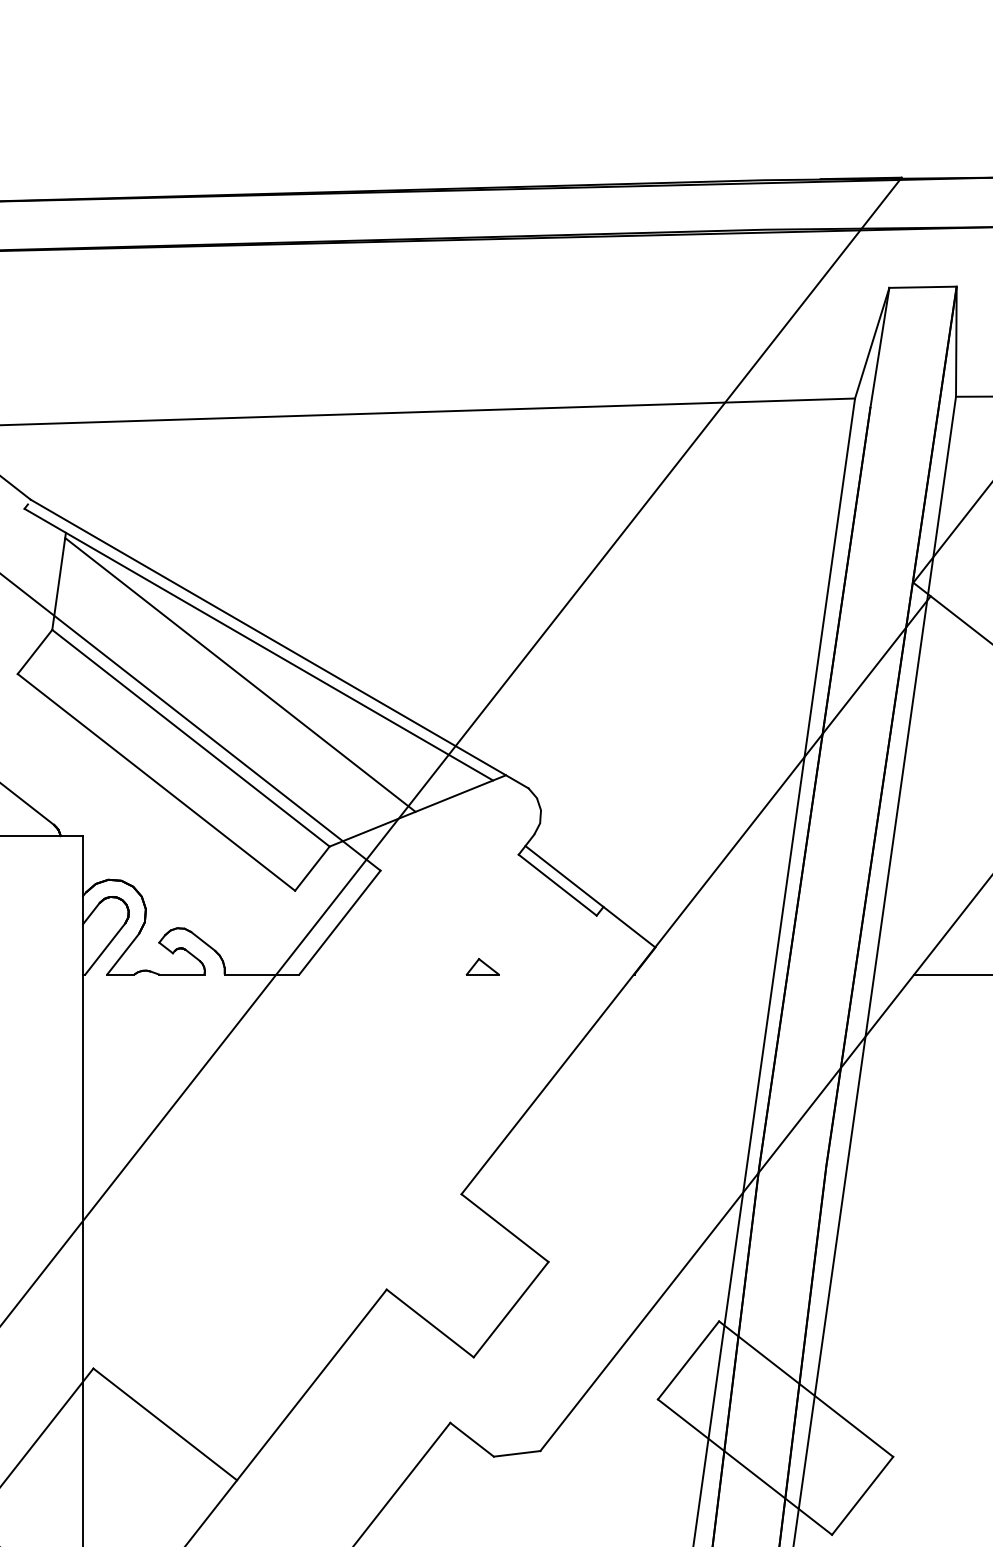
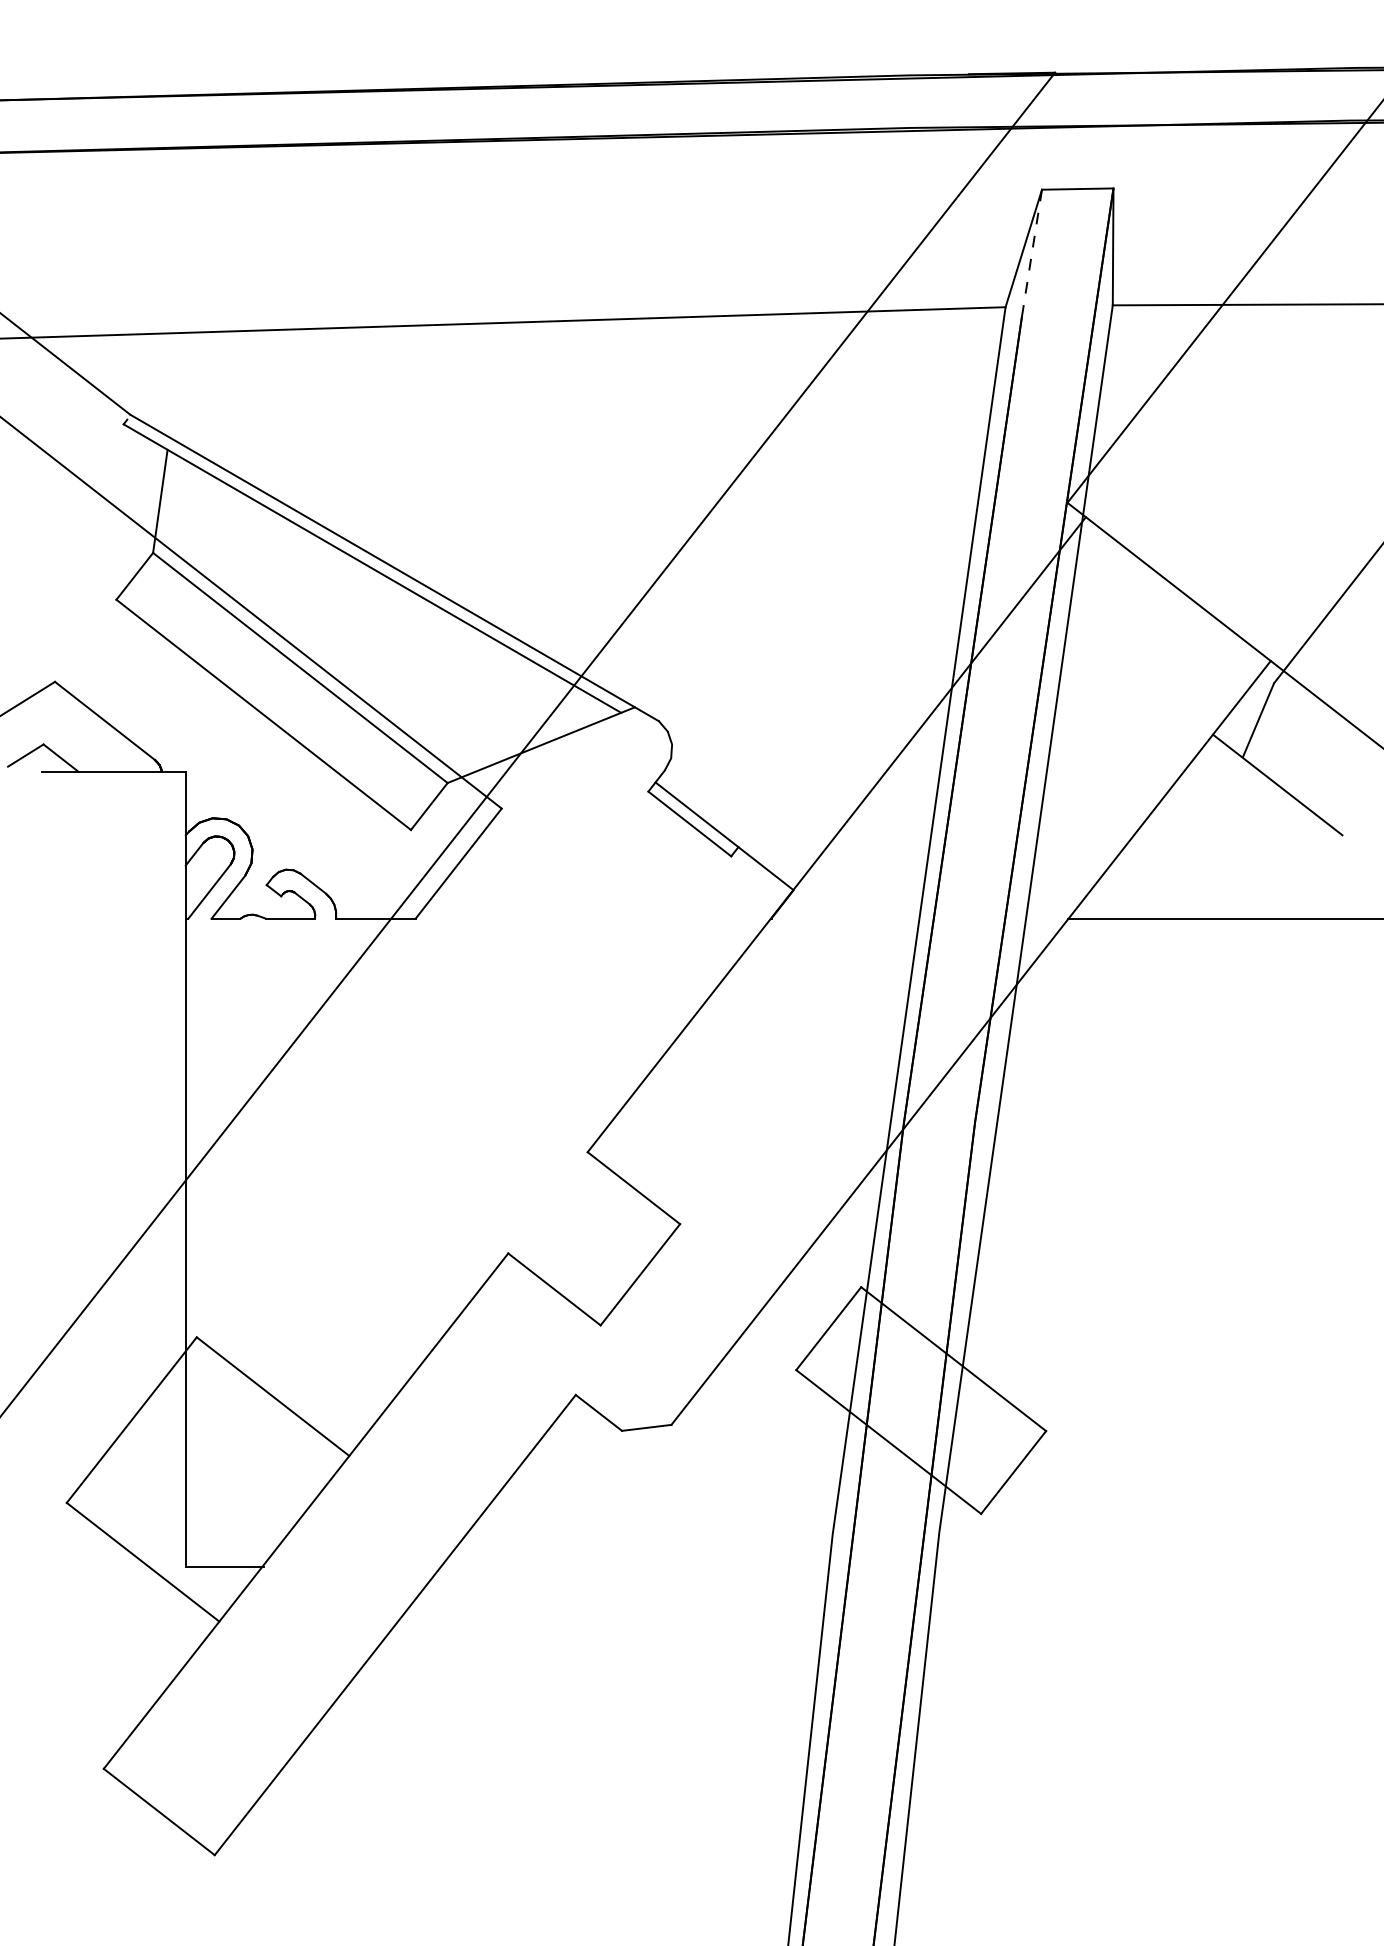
line: (880, 347) -> (1032, 252), solid -> dashed
line: (240, 674) -> (352, 600), removed
part: (483, 966) -> (610, 910), removed

